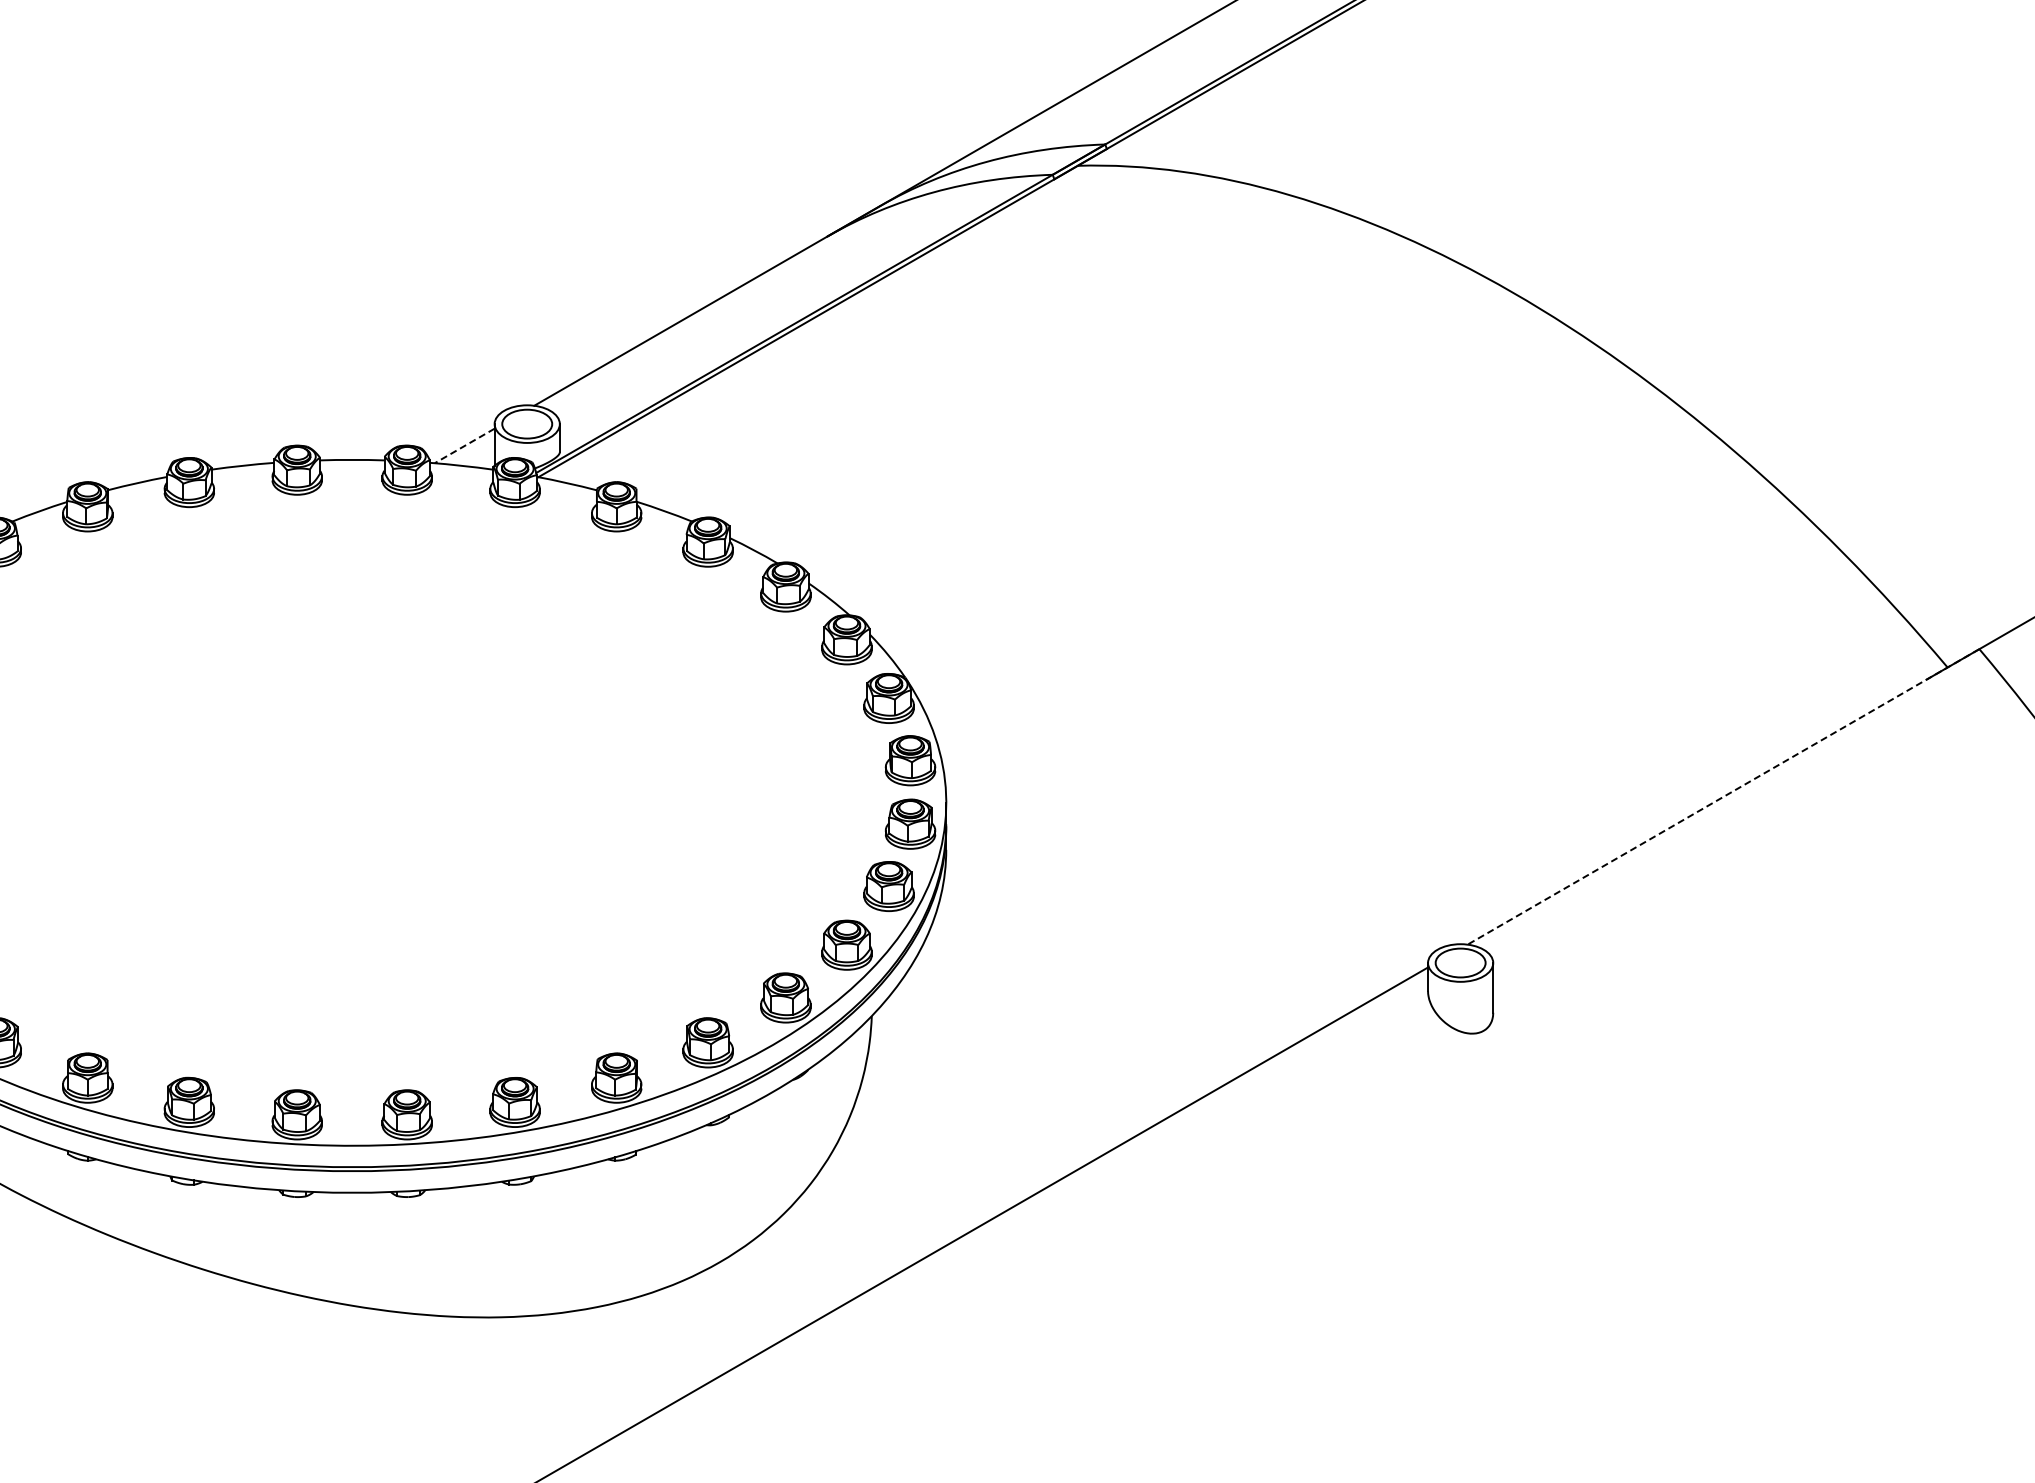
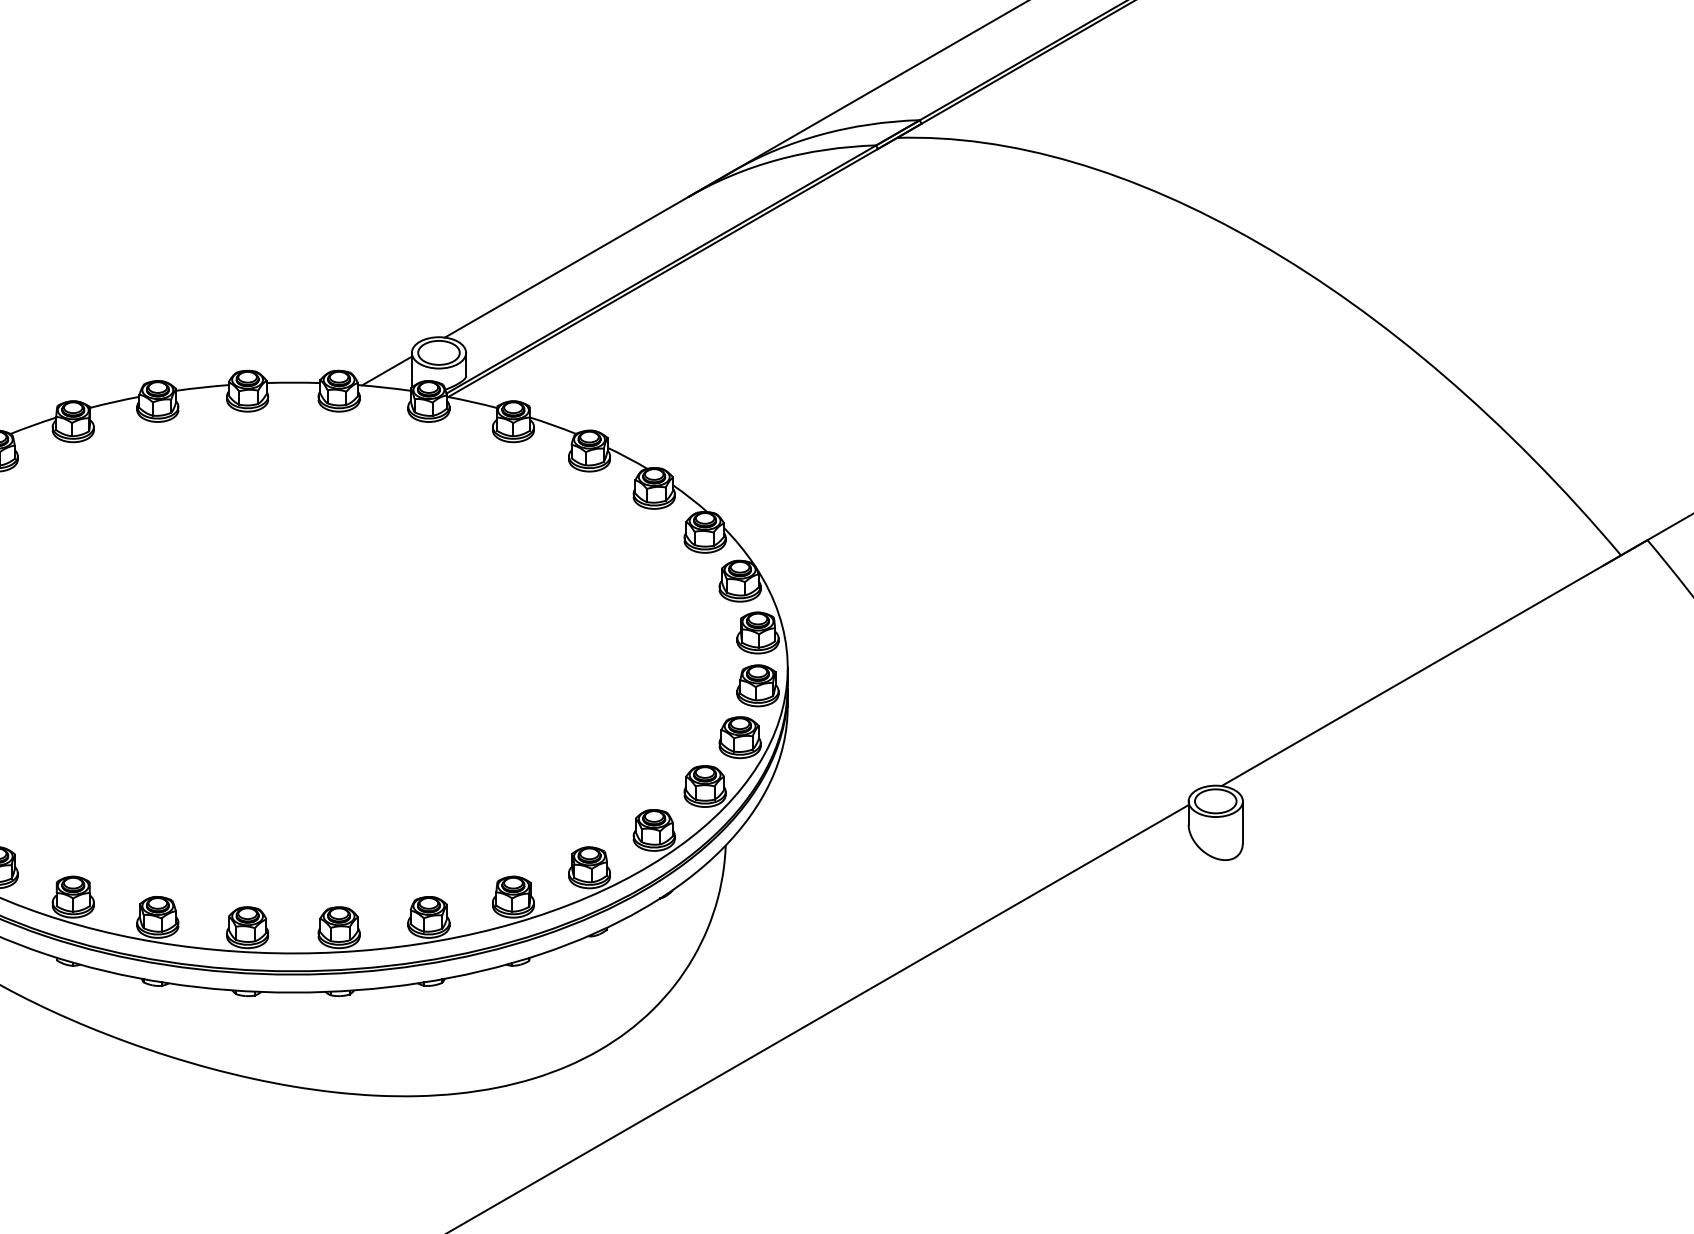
line: (464, 445) -> (386, 370), dashed -> solid
line: (1723, 797) -> (1434, 663), dashed -> solid

